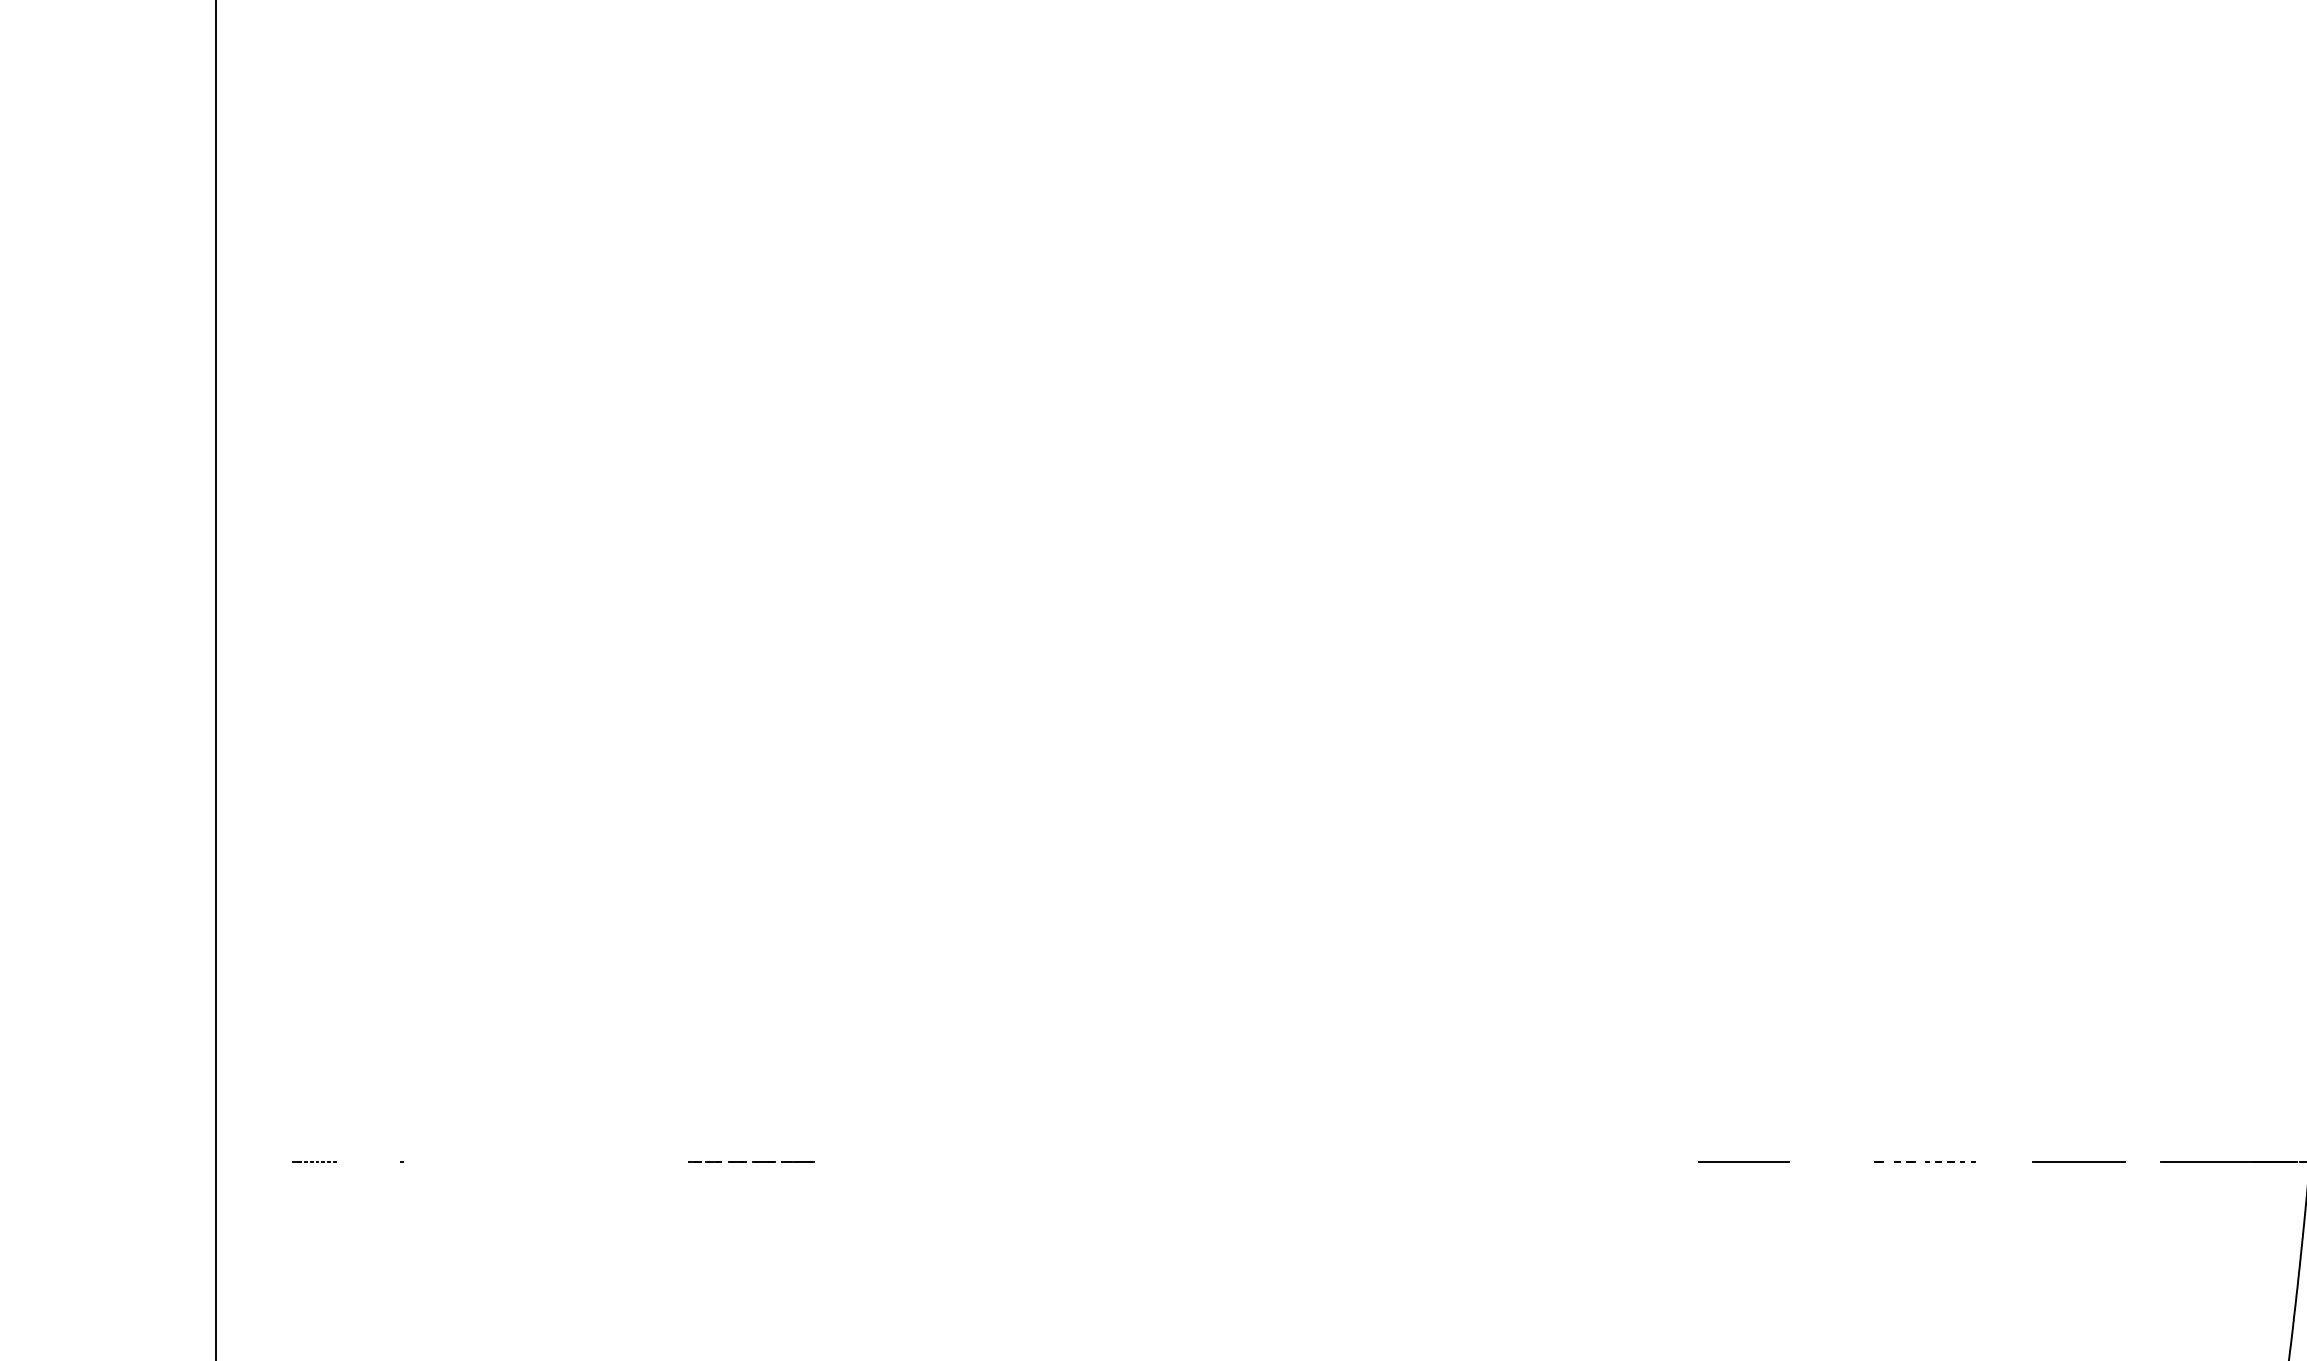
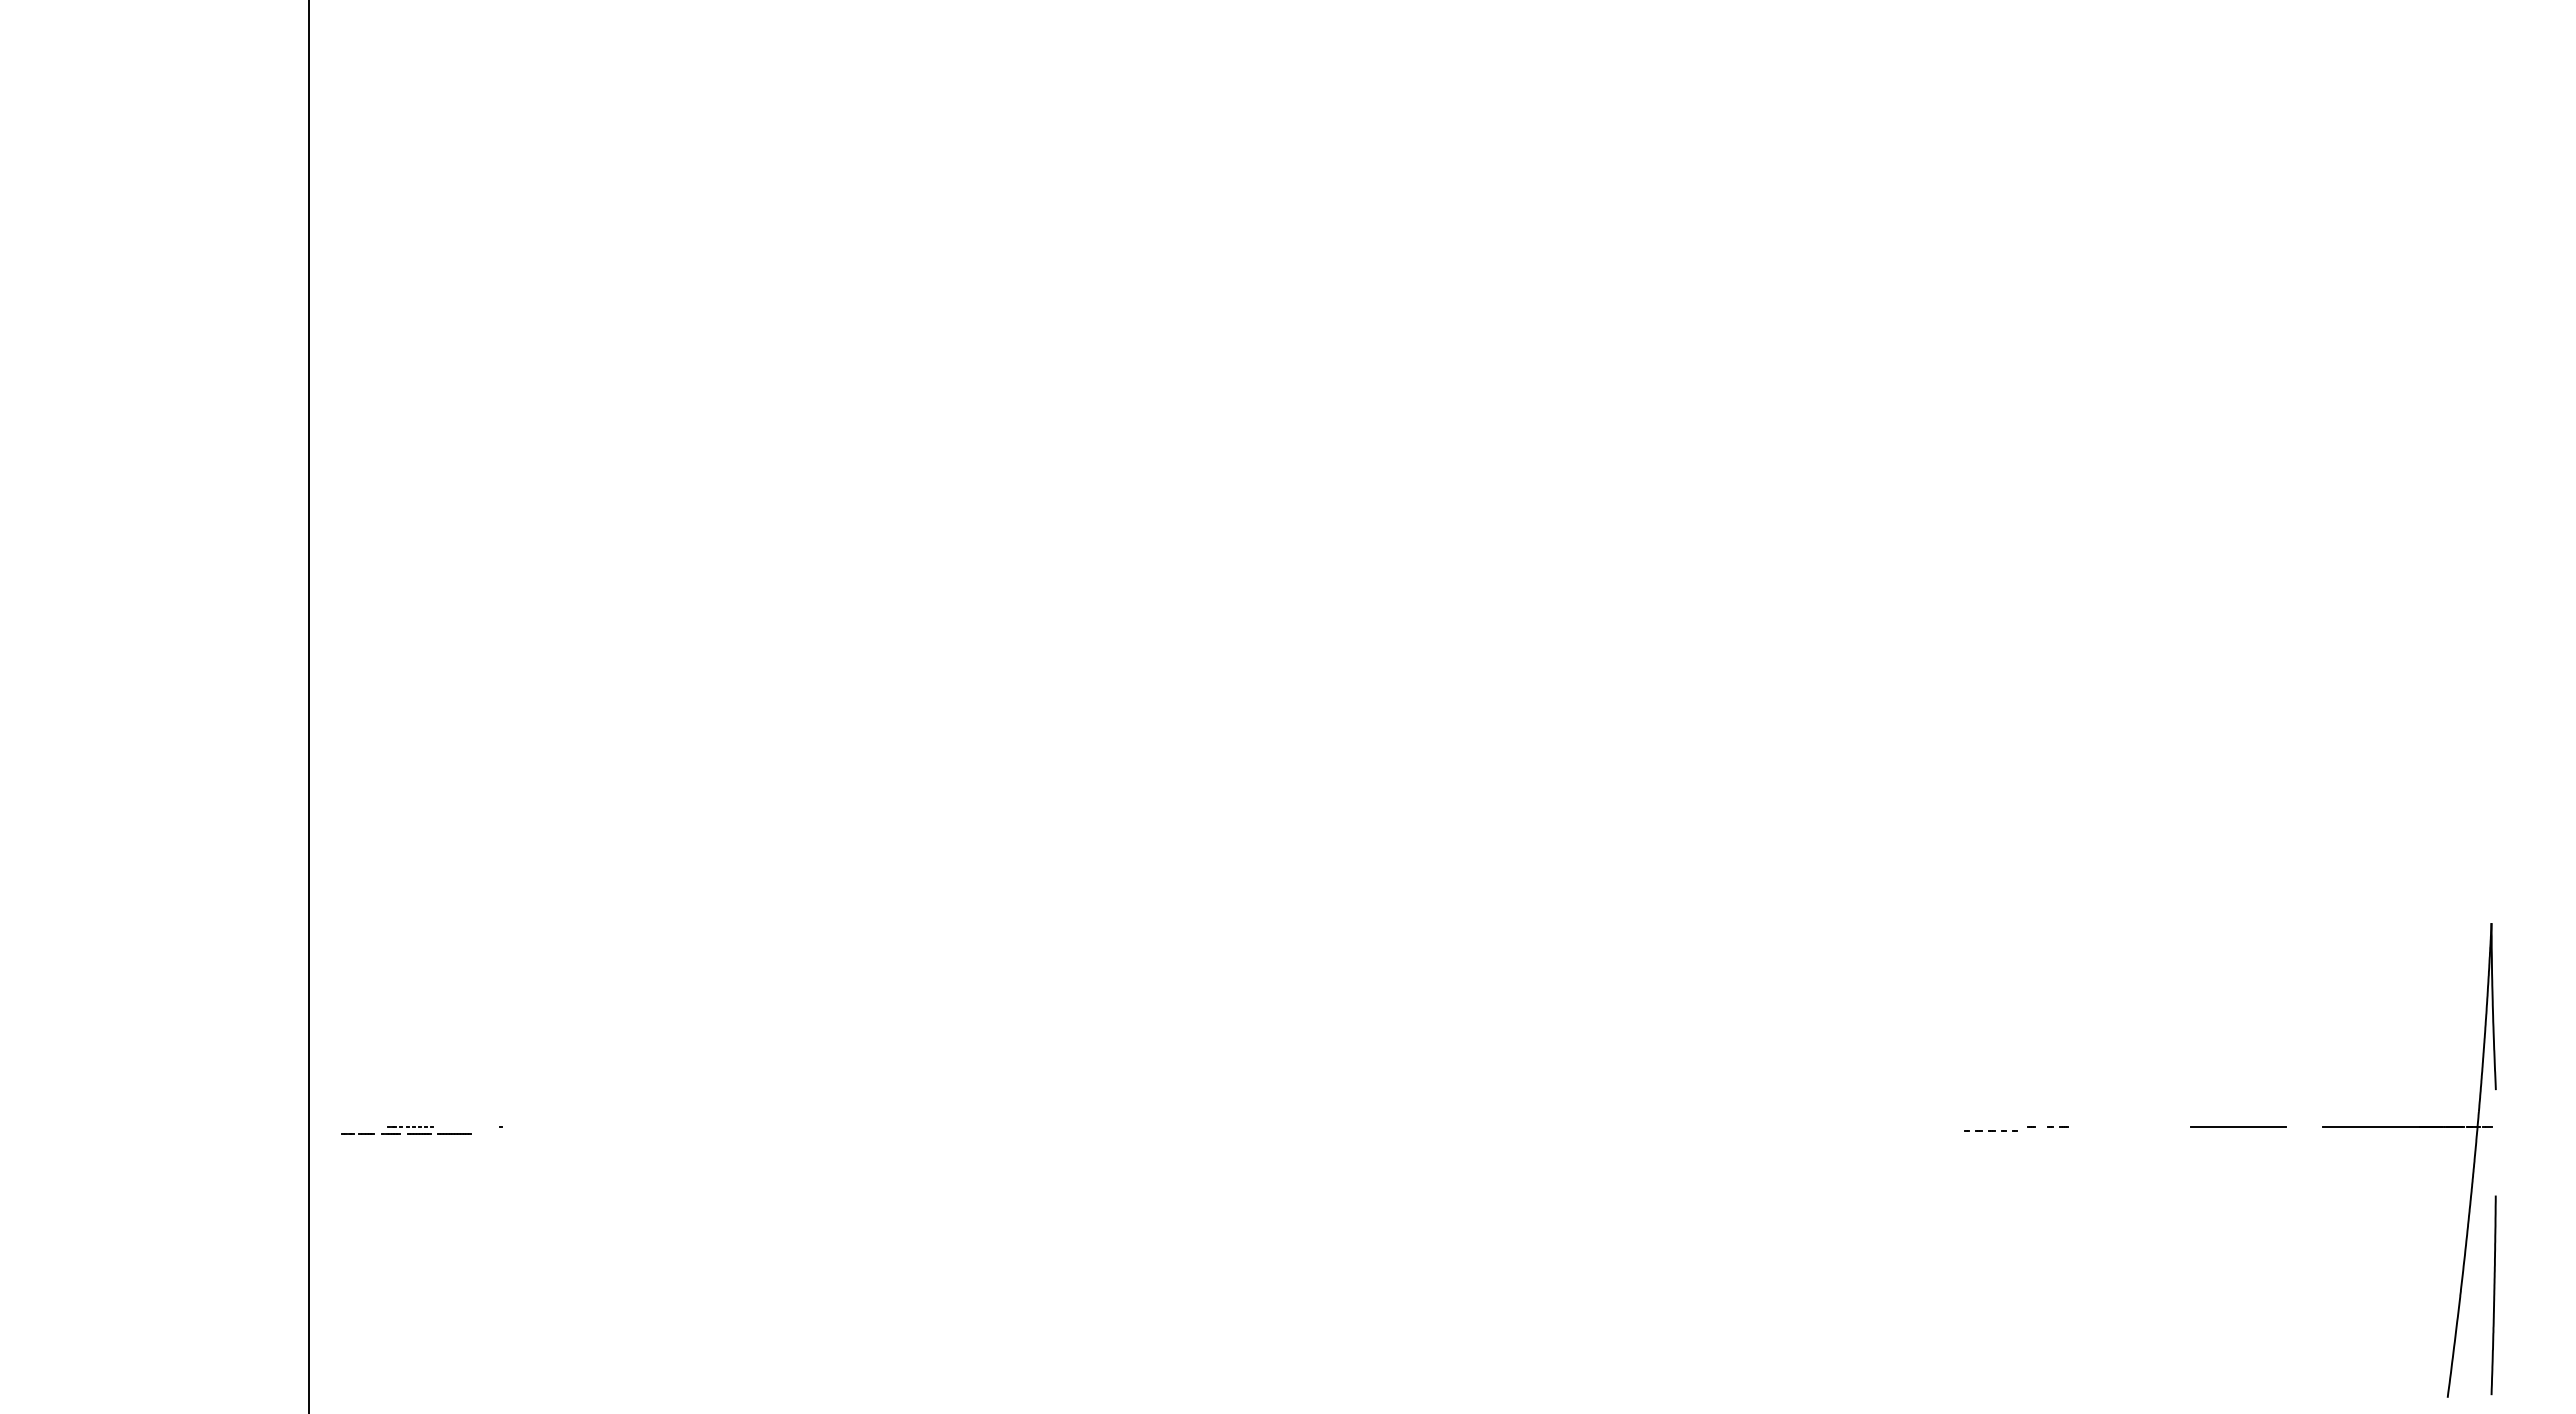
line: (752, 1161) -> (407, 1133), moved
line: (1744, 1161) -> (1891, 1126), removed
line: (1949, 1161) -> (1990, 1130), moved

